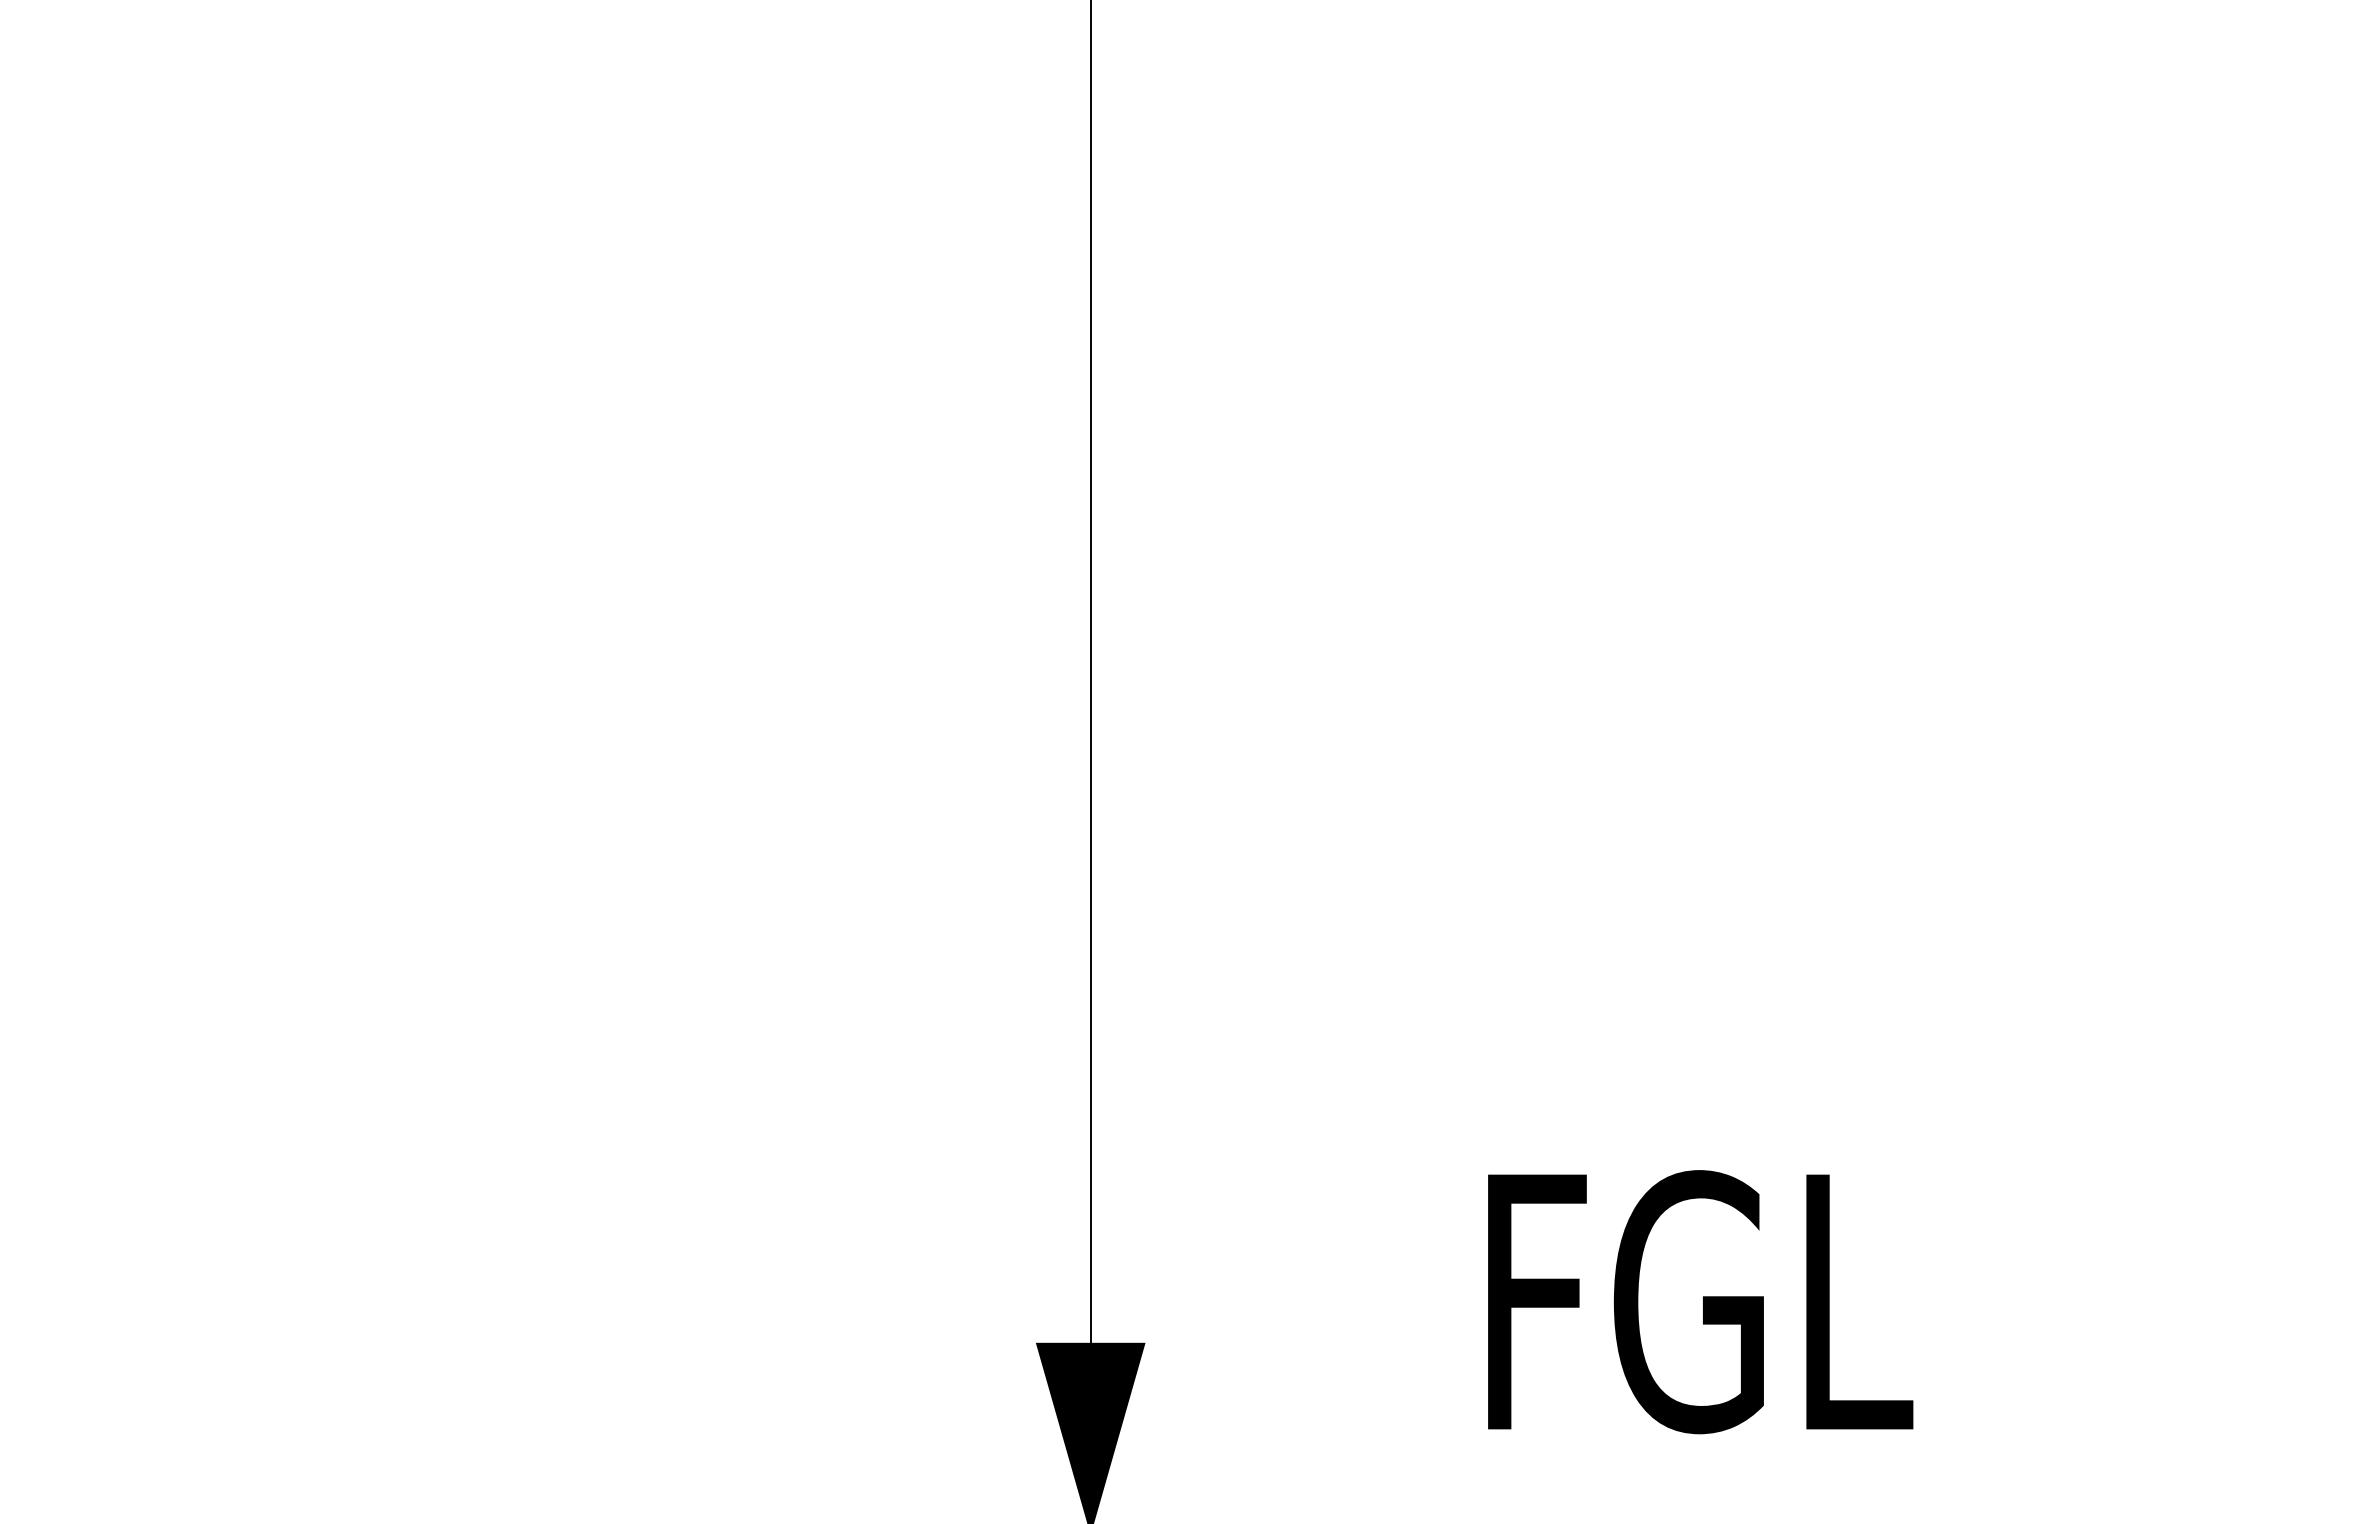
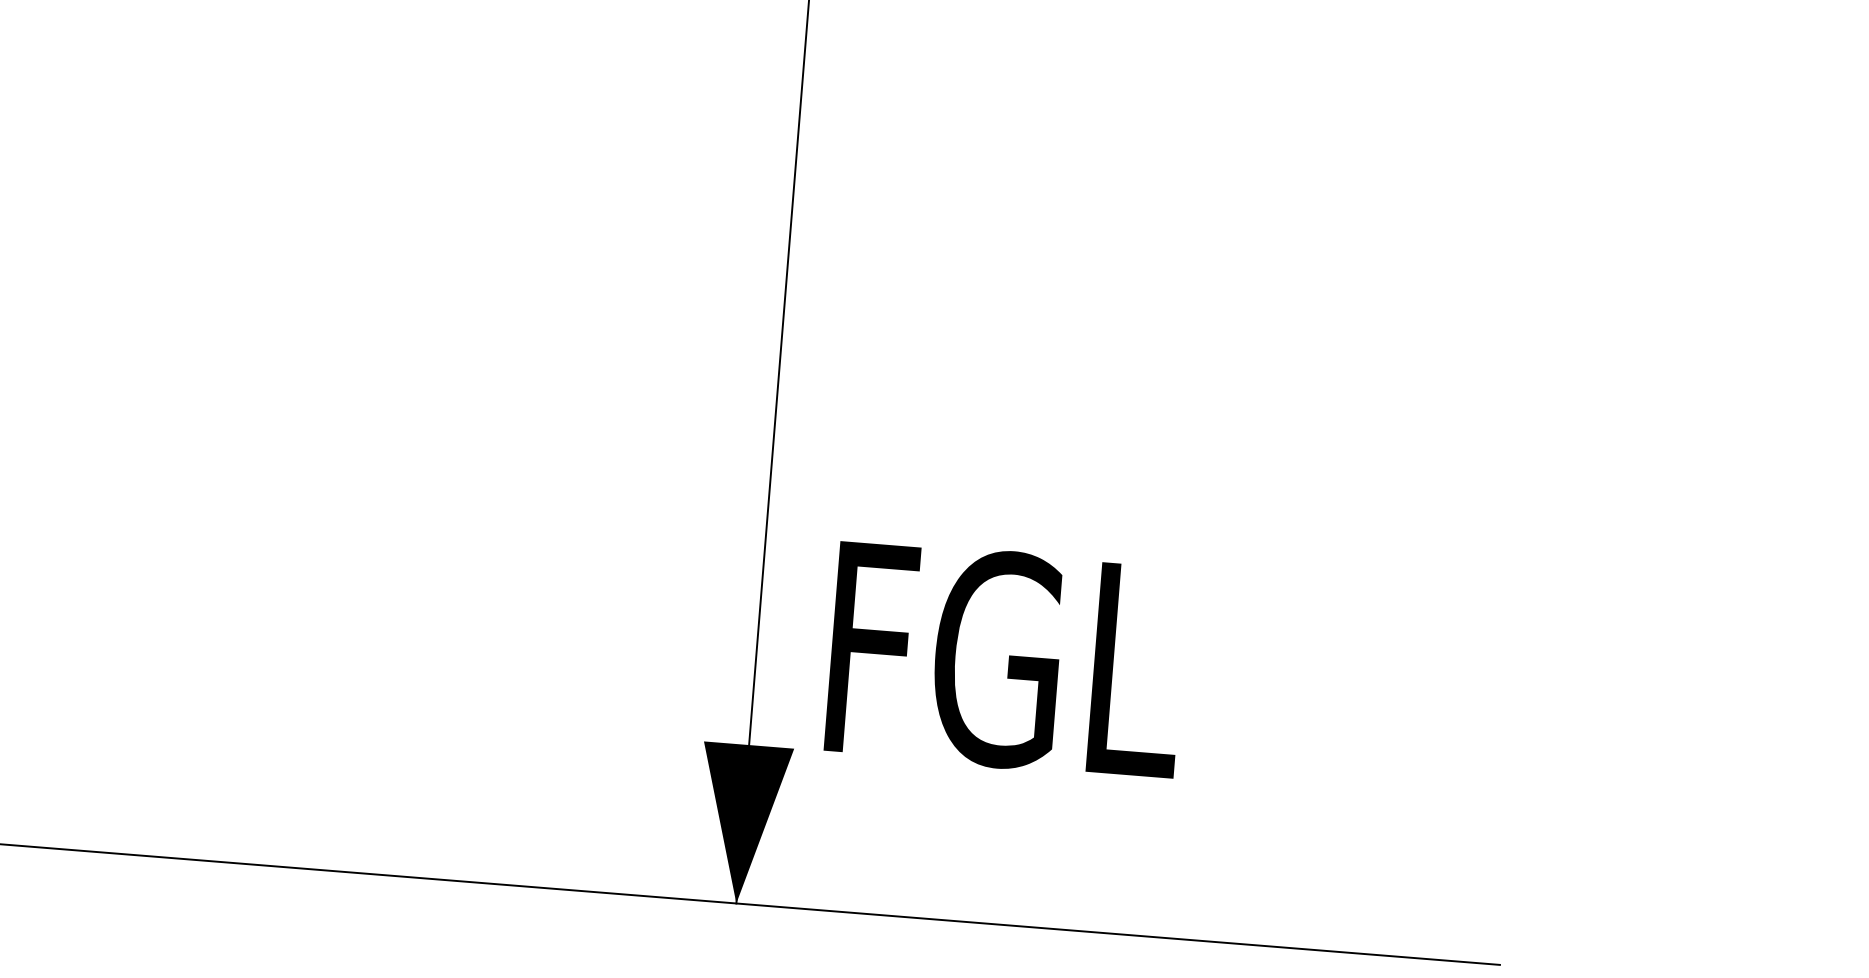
text: (1700, 1302) -> (1006, 660), moved

